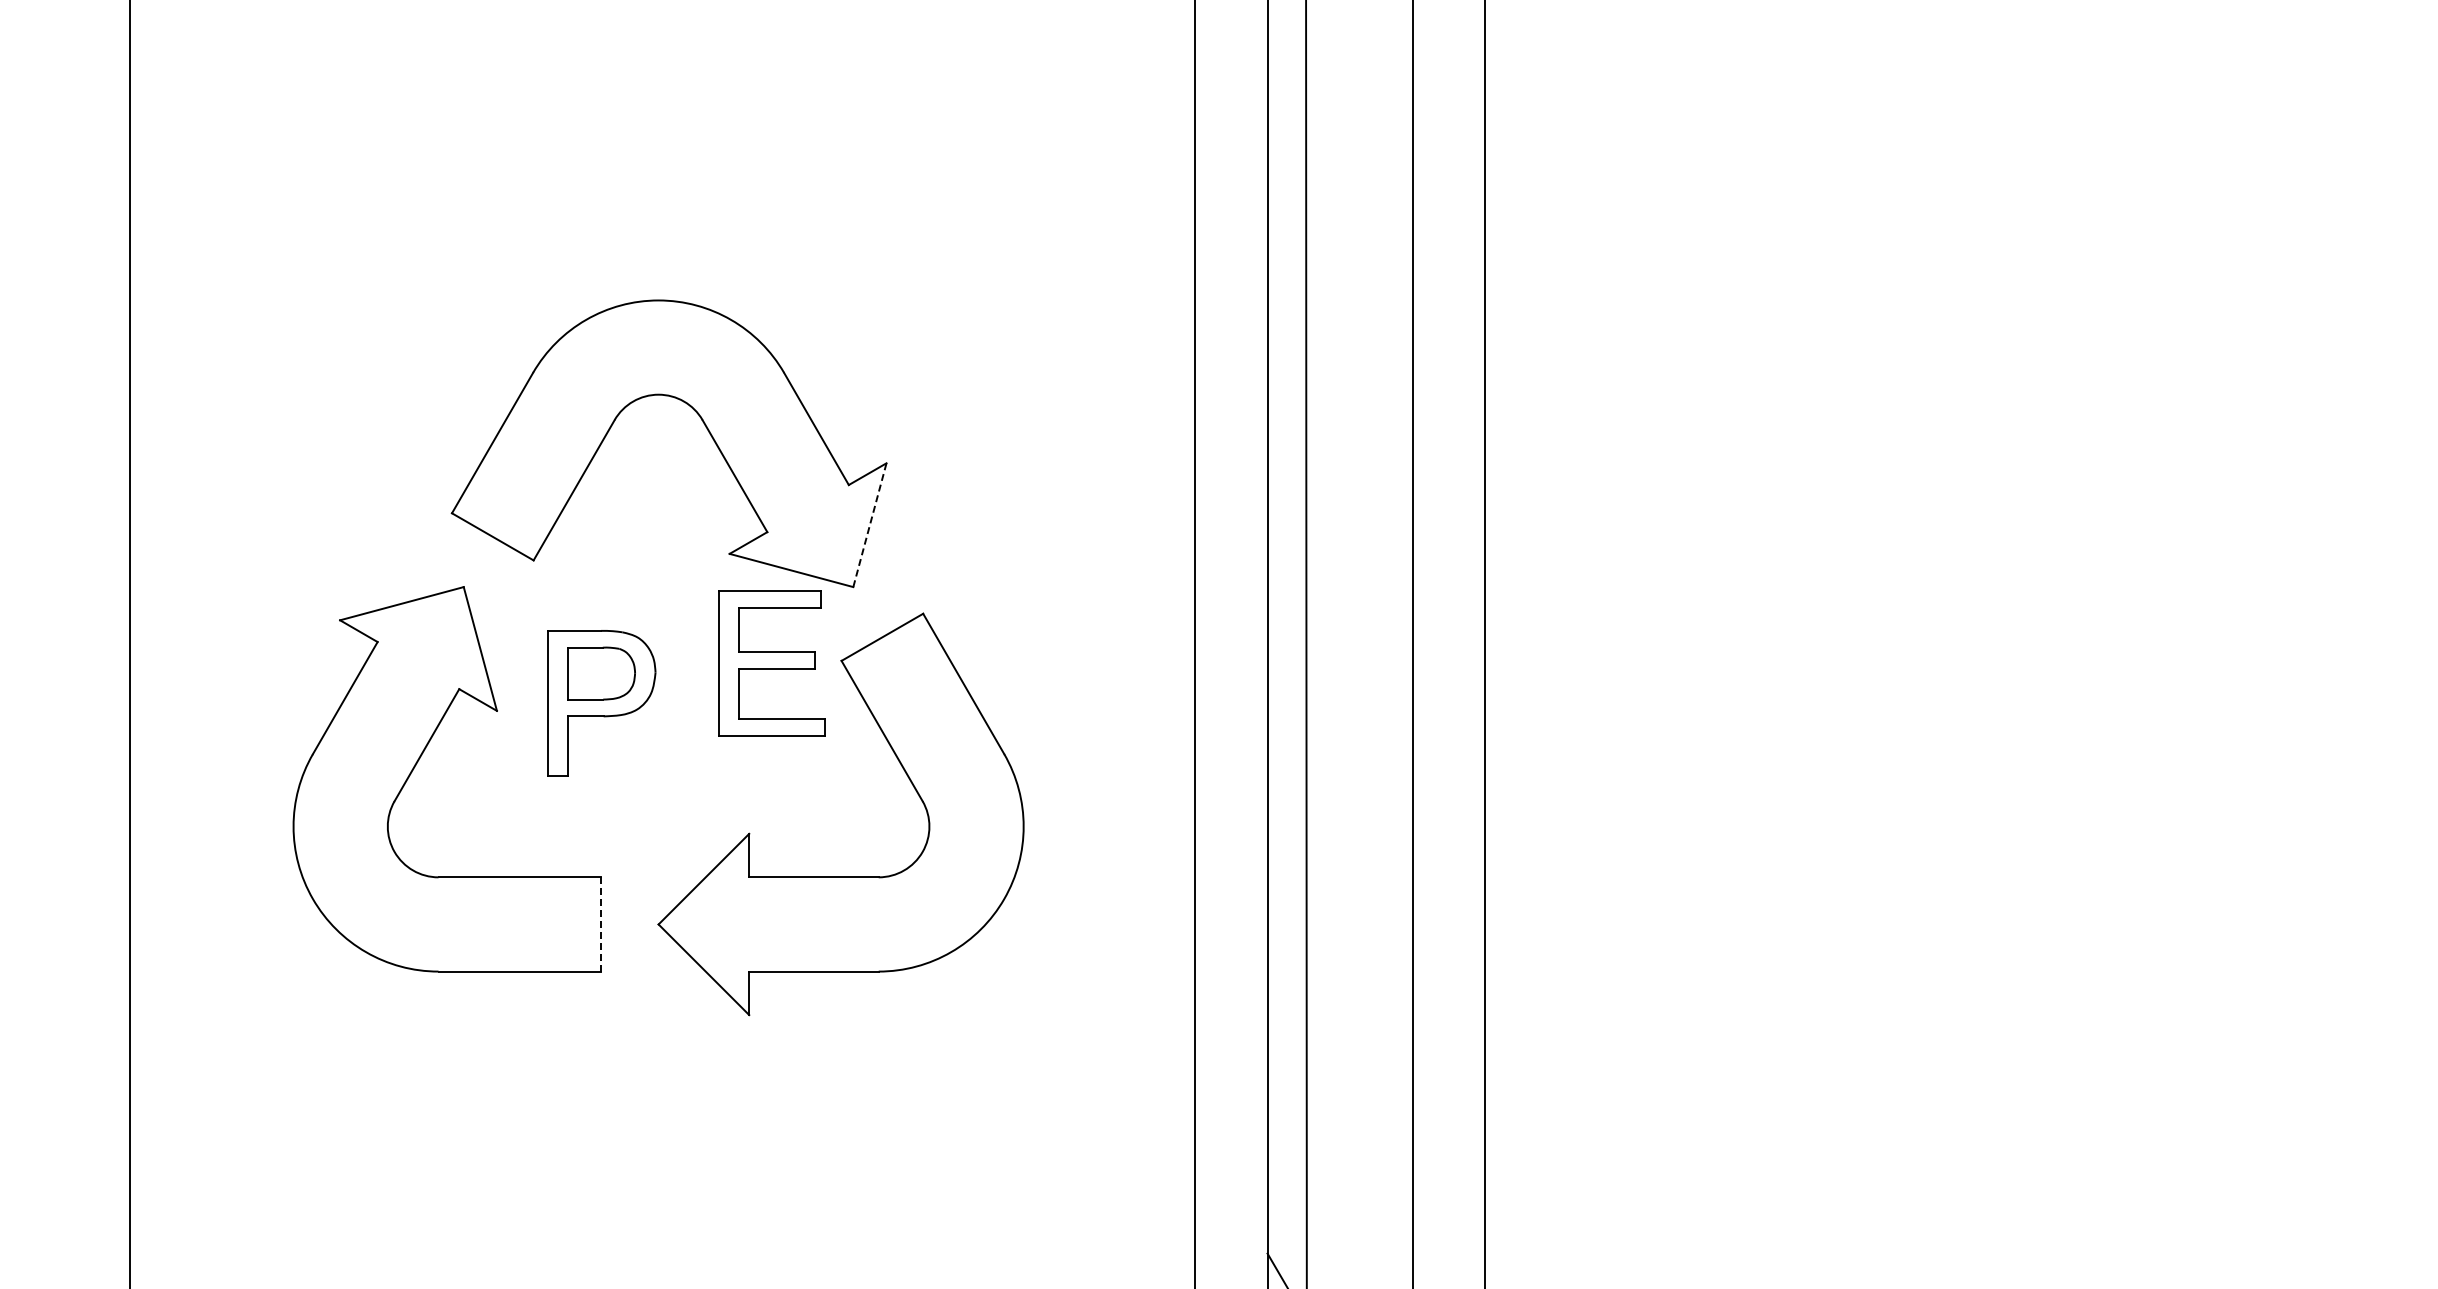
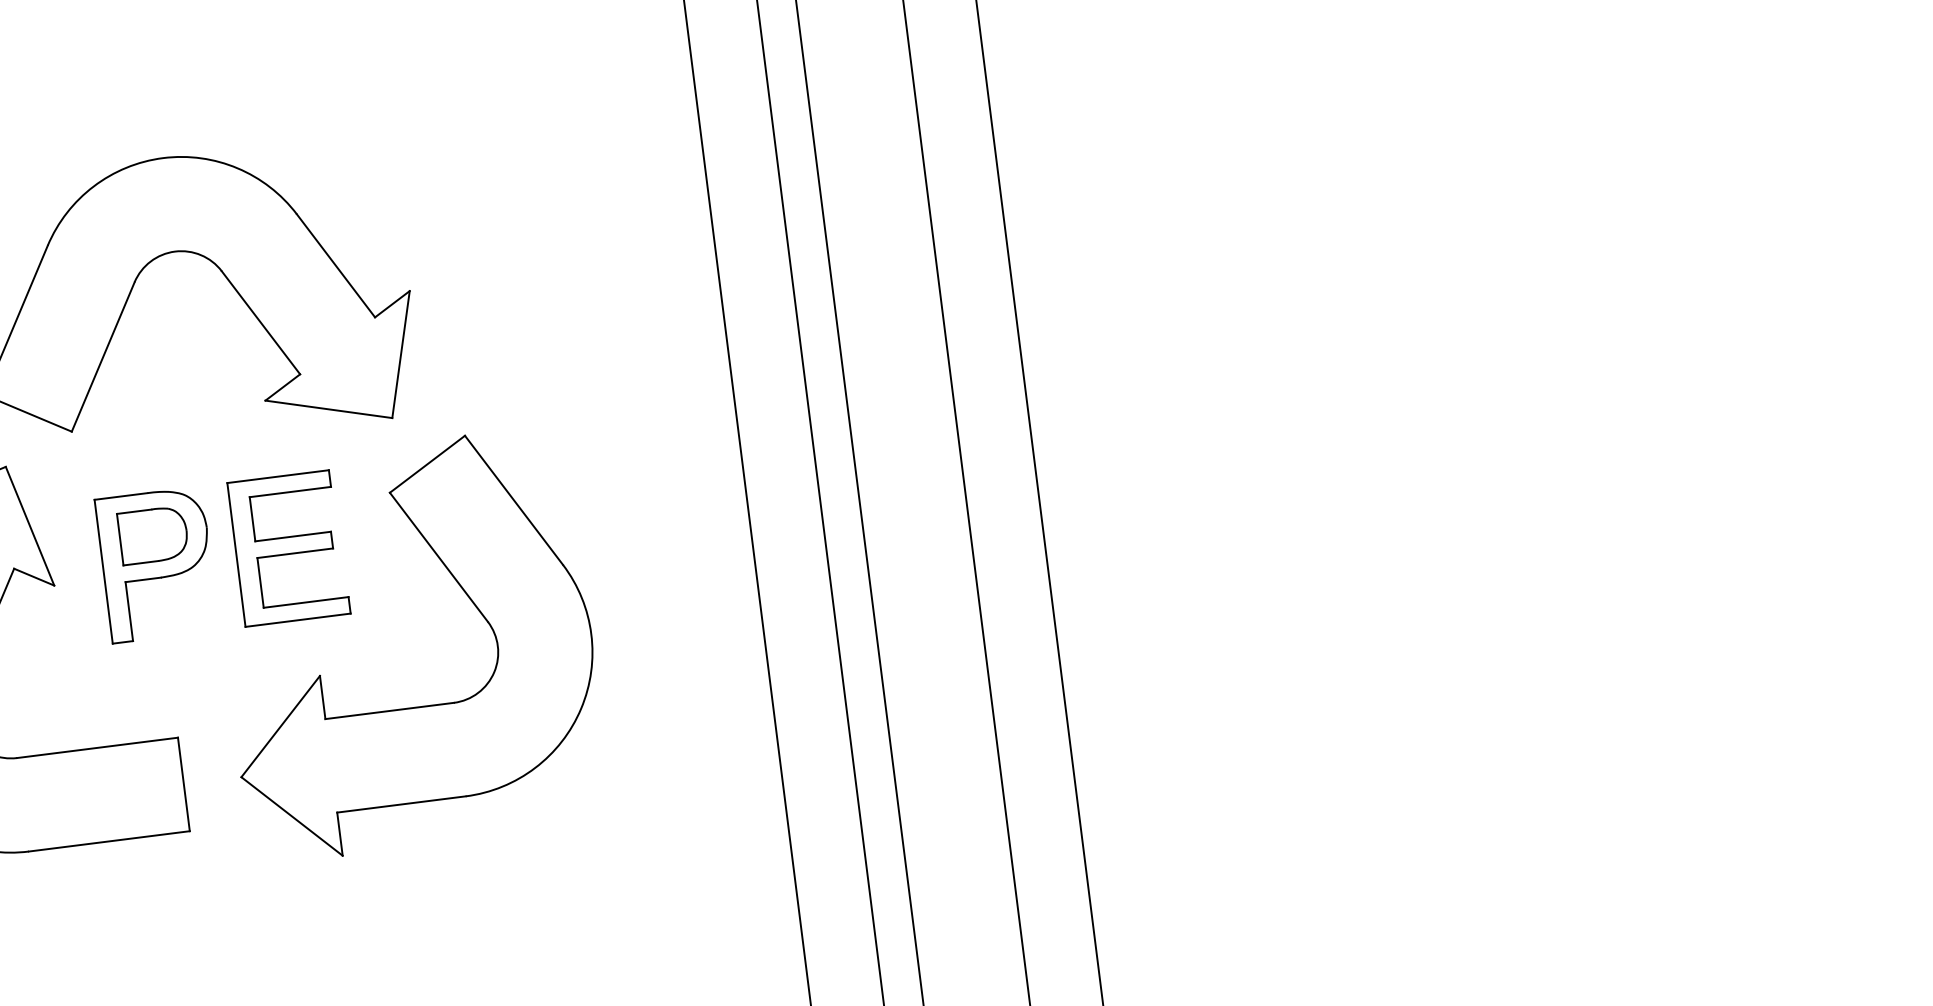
line: (870, 524) -> (401, 353), dashed -> solid
part: (771, 663) -> (289, 548), moved
line: (600, 923) -> (183, 783), dashed -> solid

